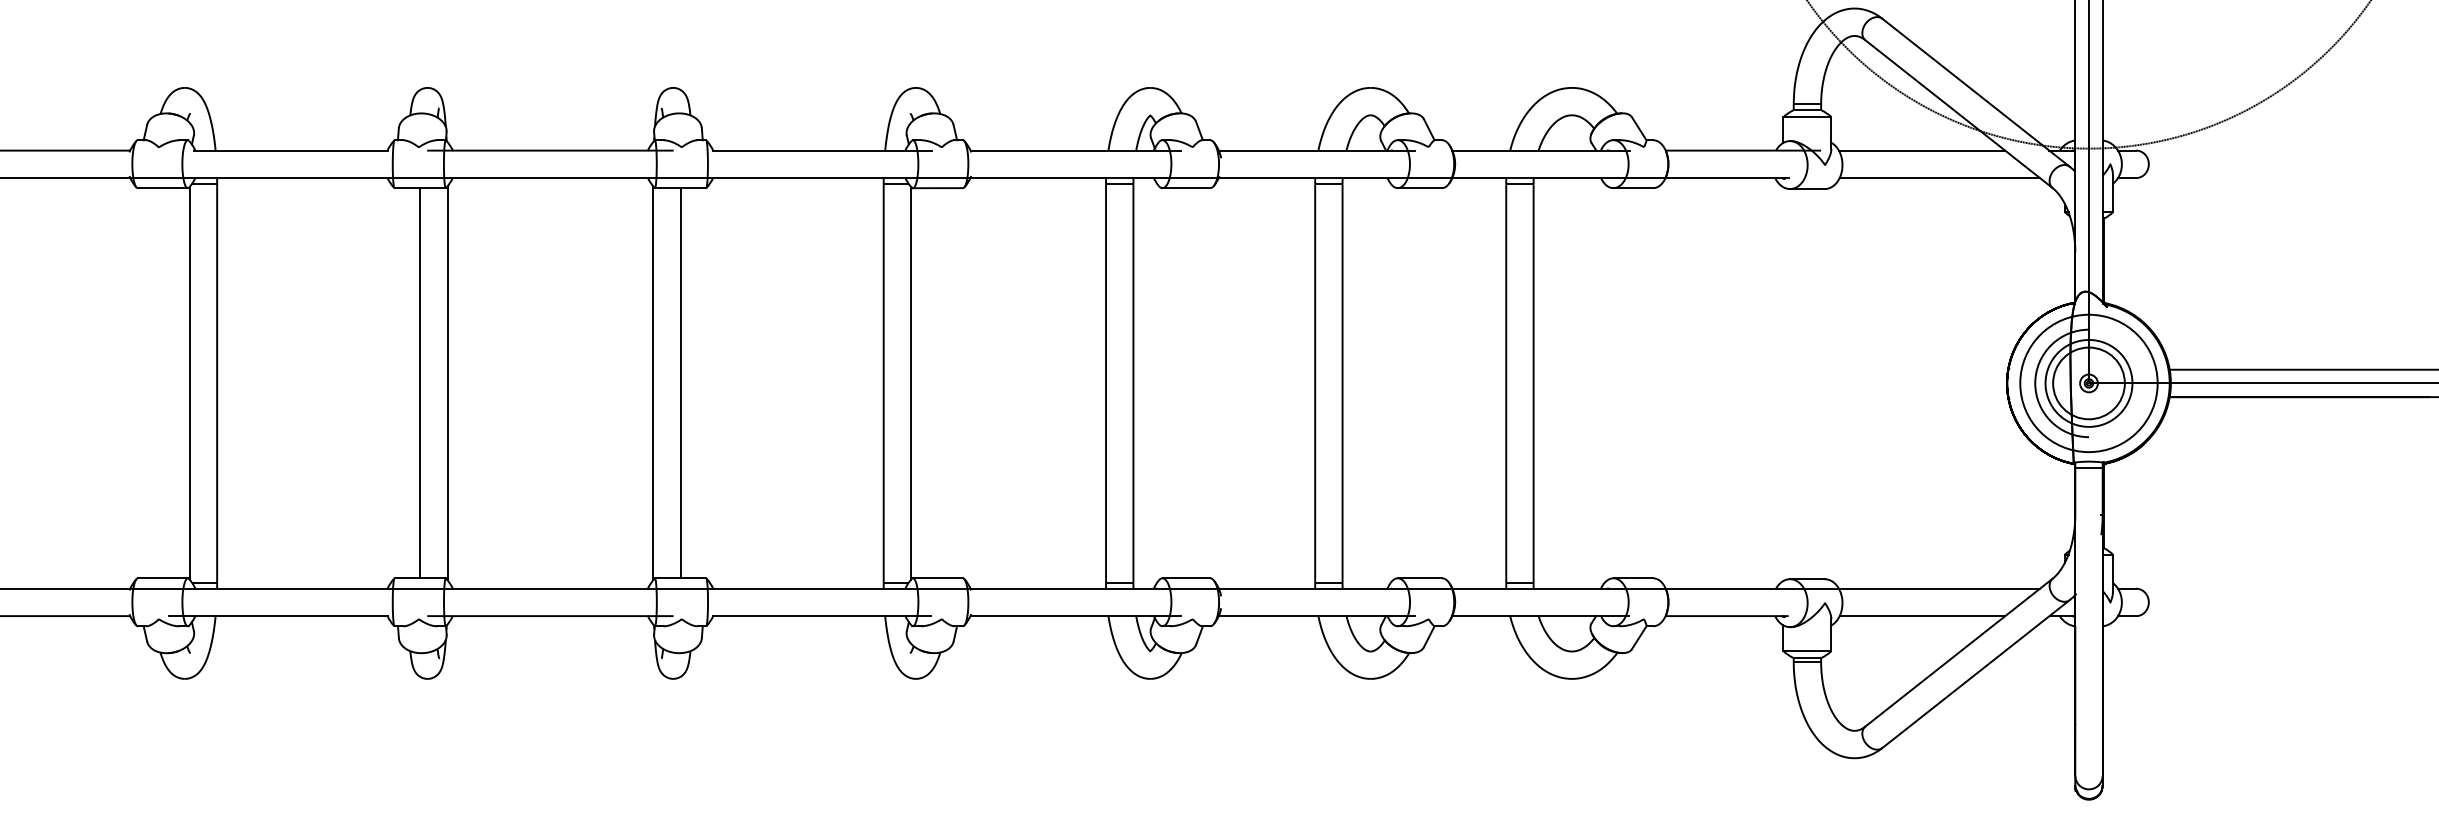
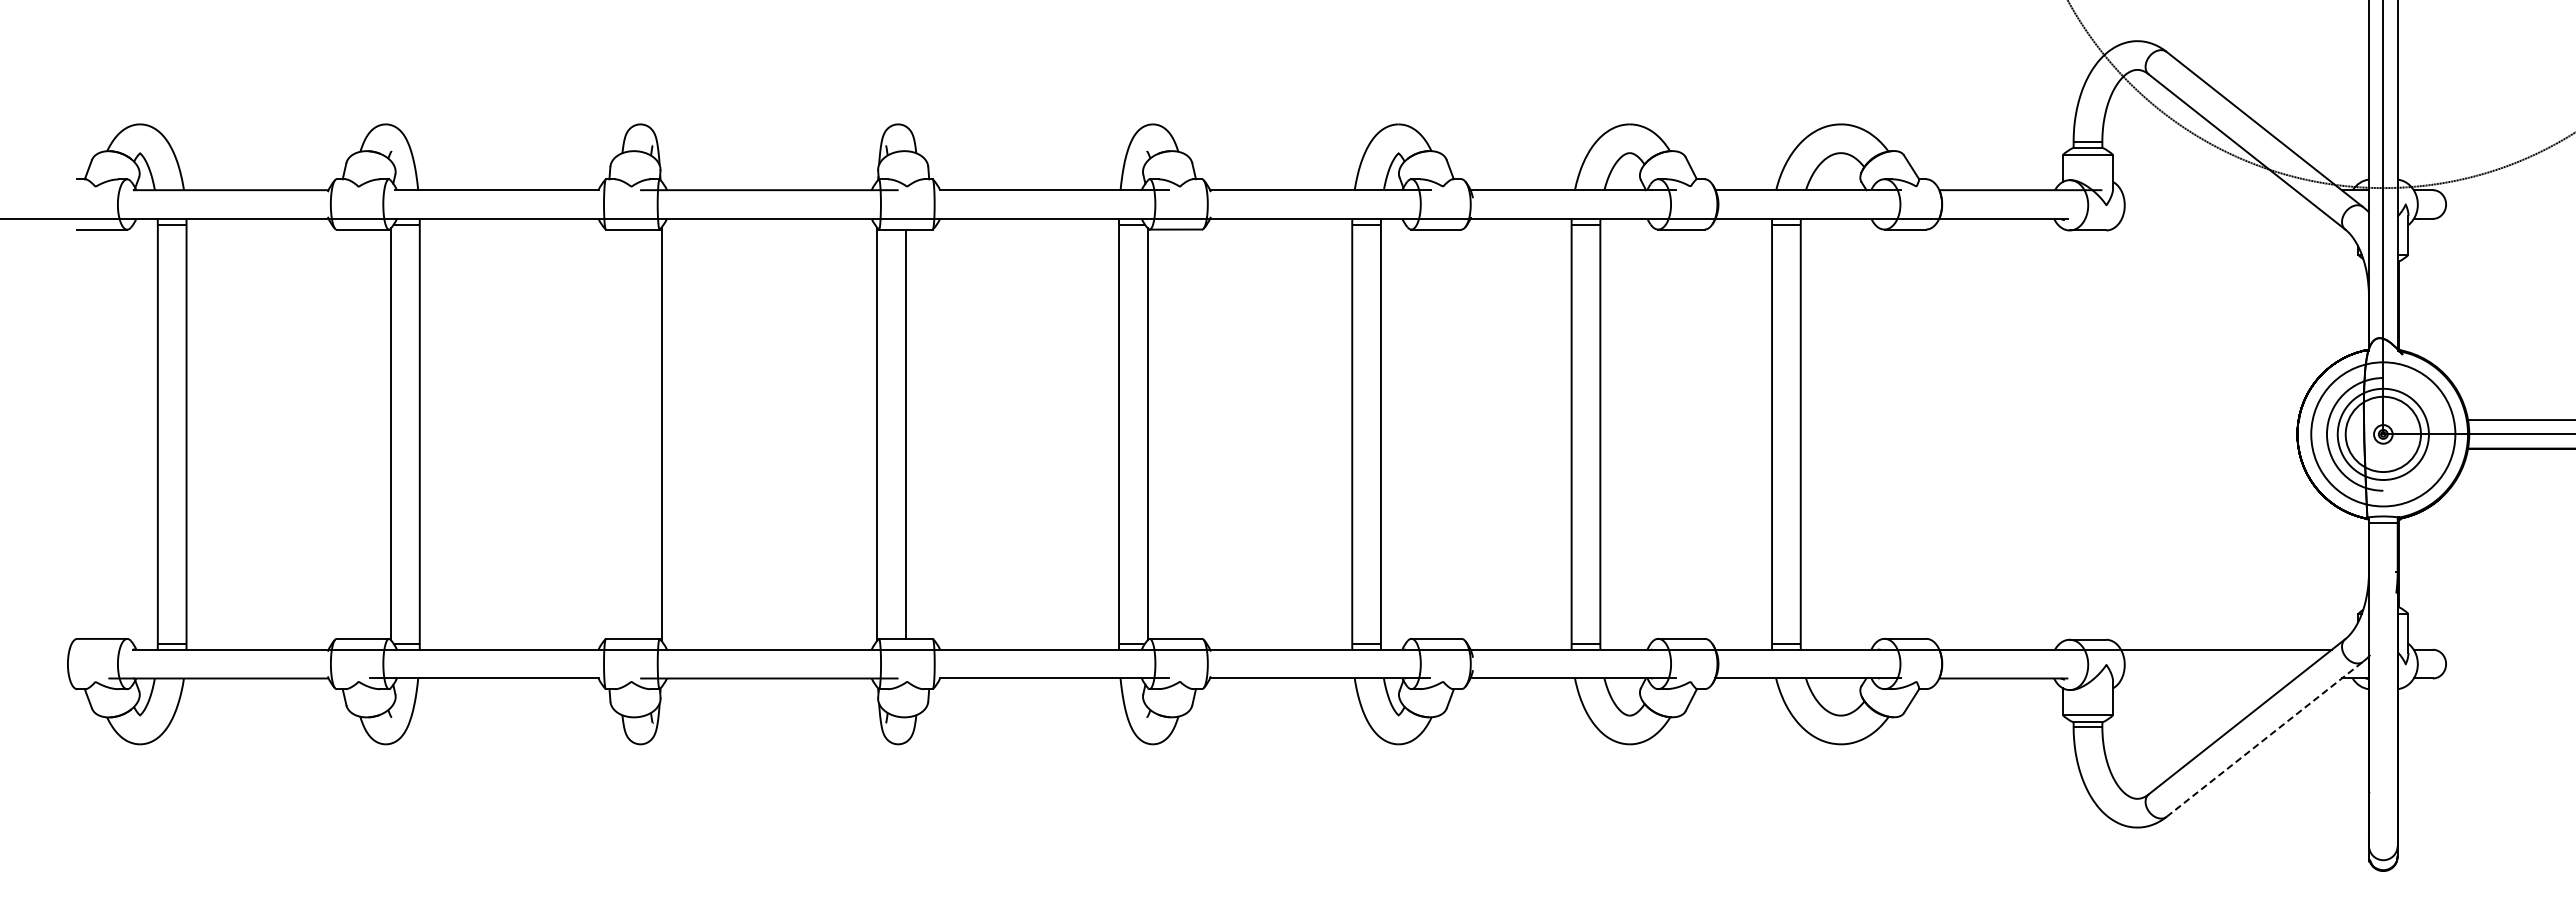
line: (1922, 150) -> (2208, 190), removed
line: (1939, 177) -> (2226, 218), removed
line: (419, 382) -> (632, 433), removed
line: (1922, 616) -> (2208, 678), removed
line: (1976, 673) -> (2265, 738), solid -> dashed

